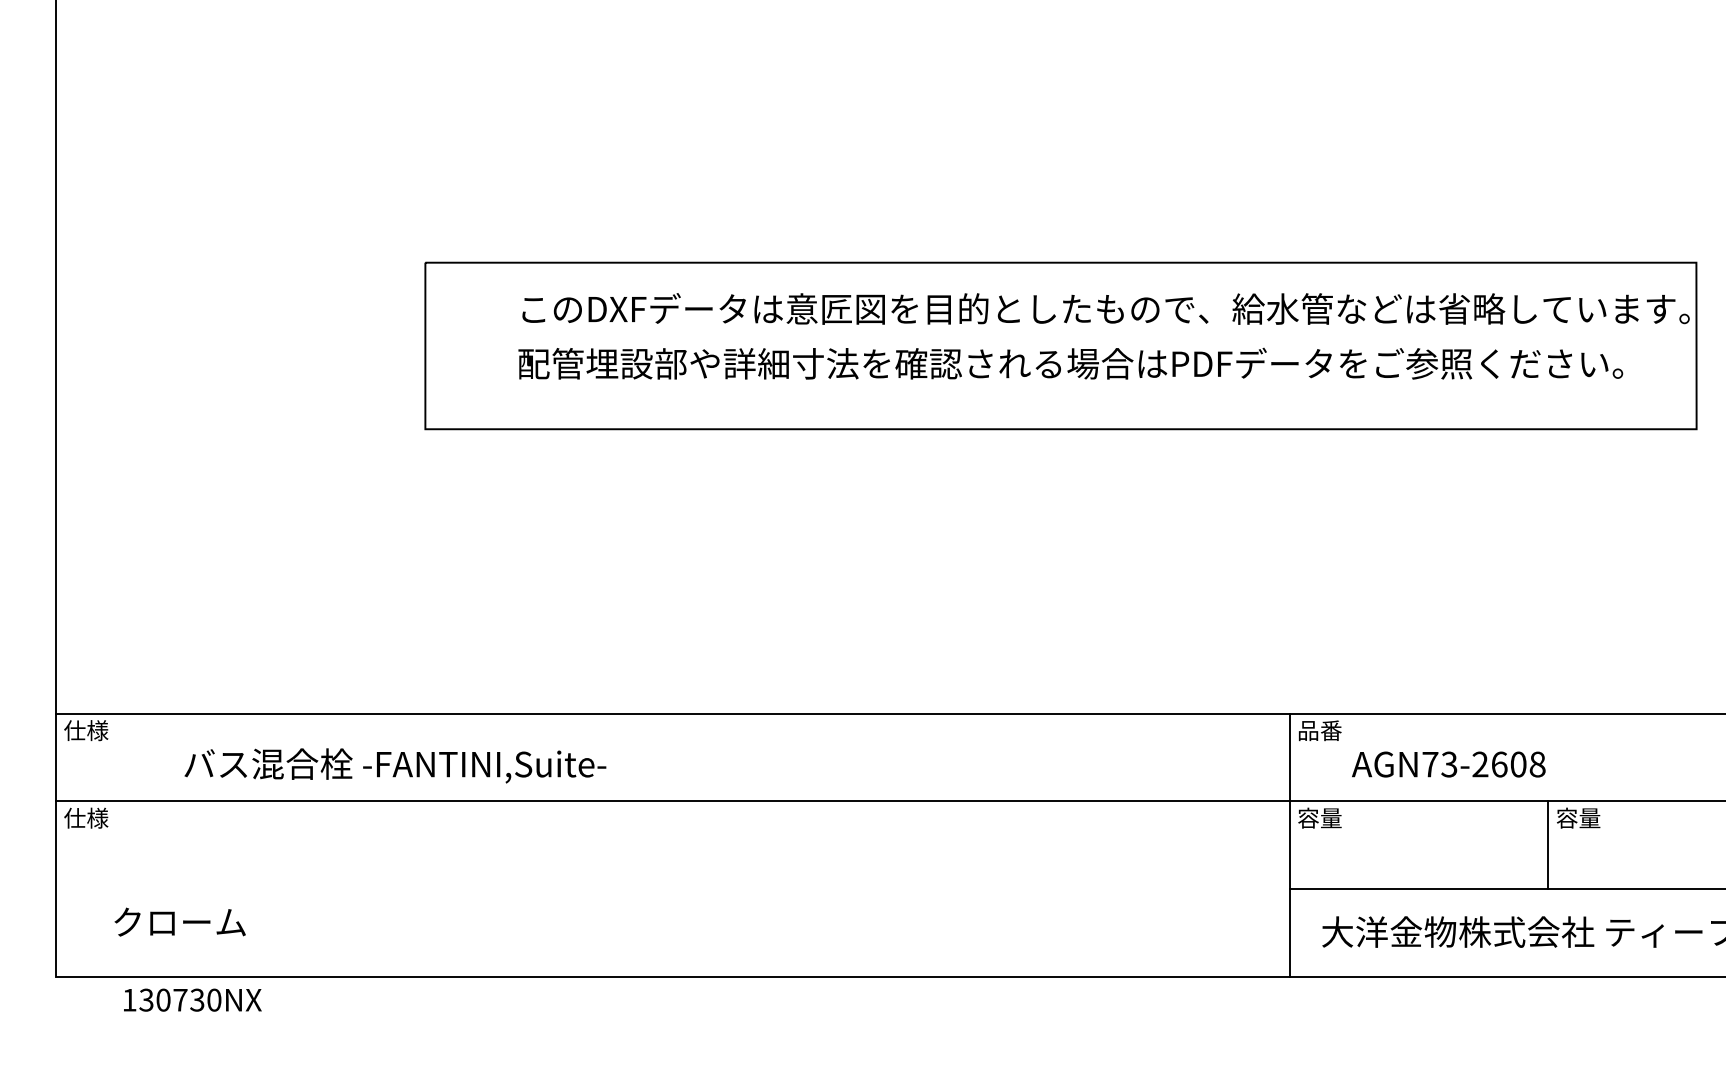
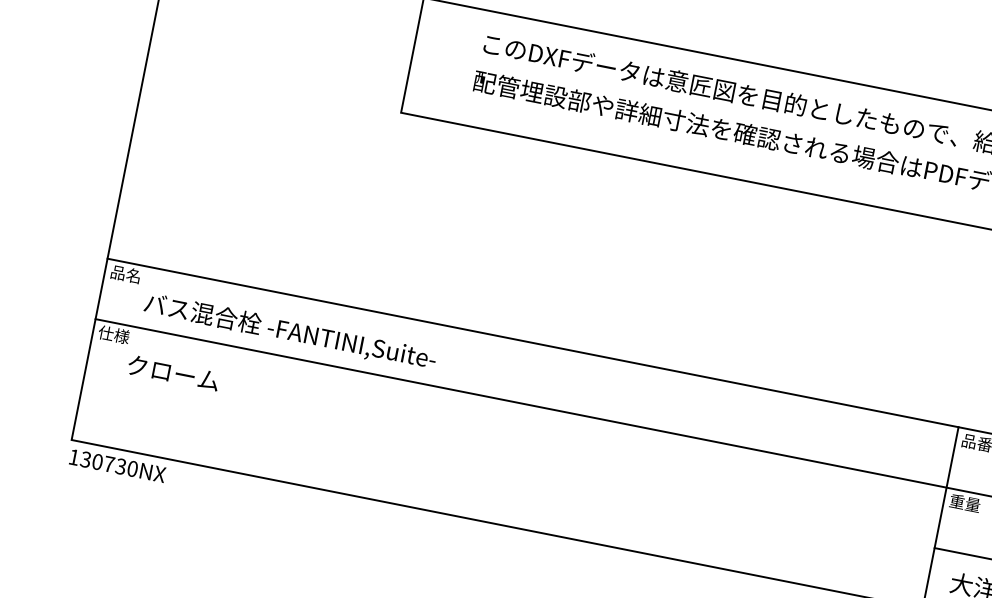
text: (86, 730) -> (126, 274), 仕様 -> 品名
text: (395, 765) -> (290, 331), moved
text: (1308, 817) -> (957, 501), 容量 -> 重量
text: (179, 921) -> (173, 372), moved
text: (192, 999) -> (117, 465), moved

